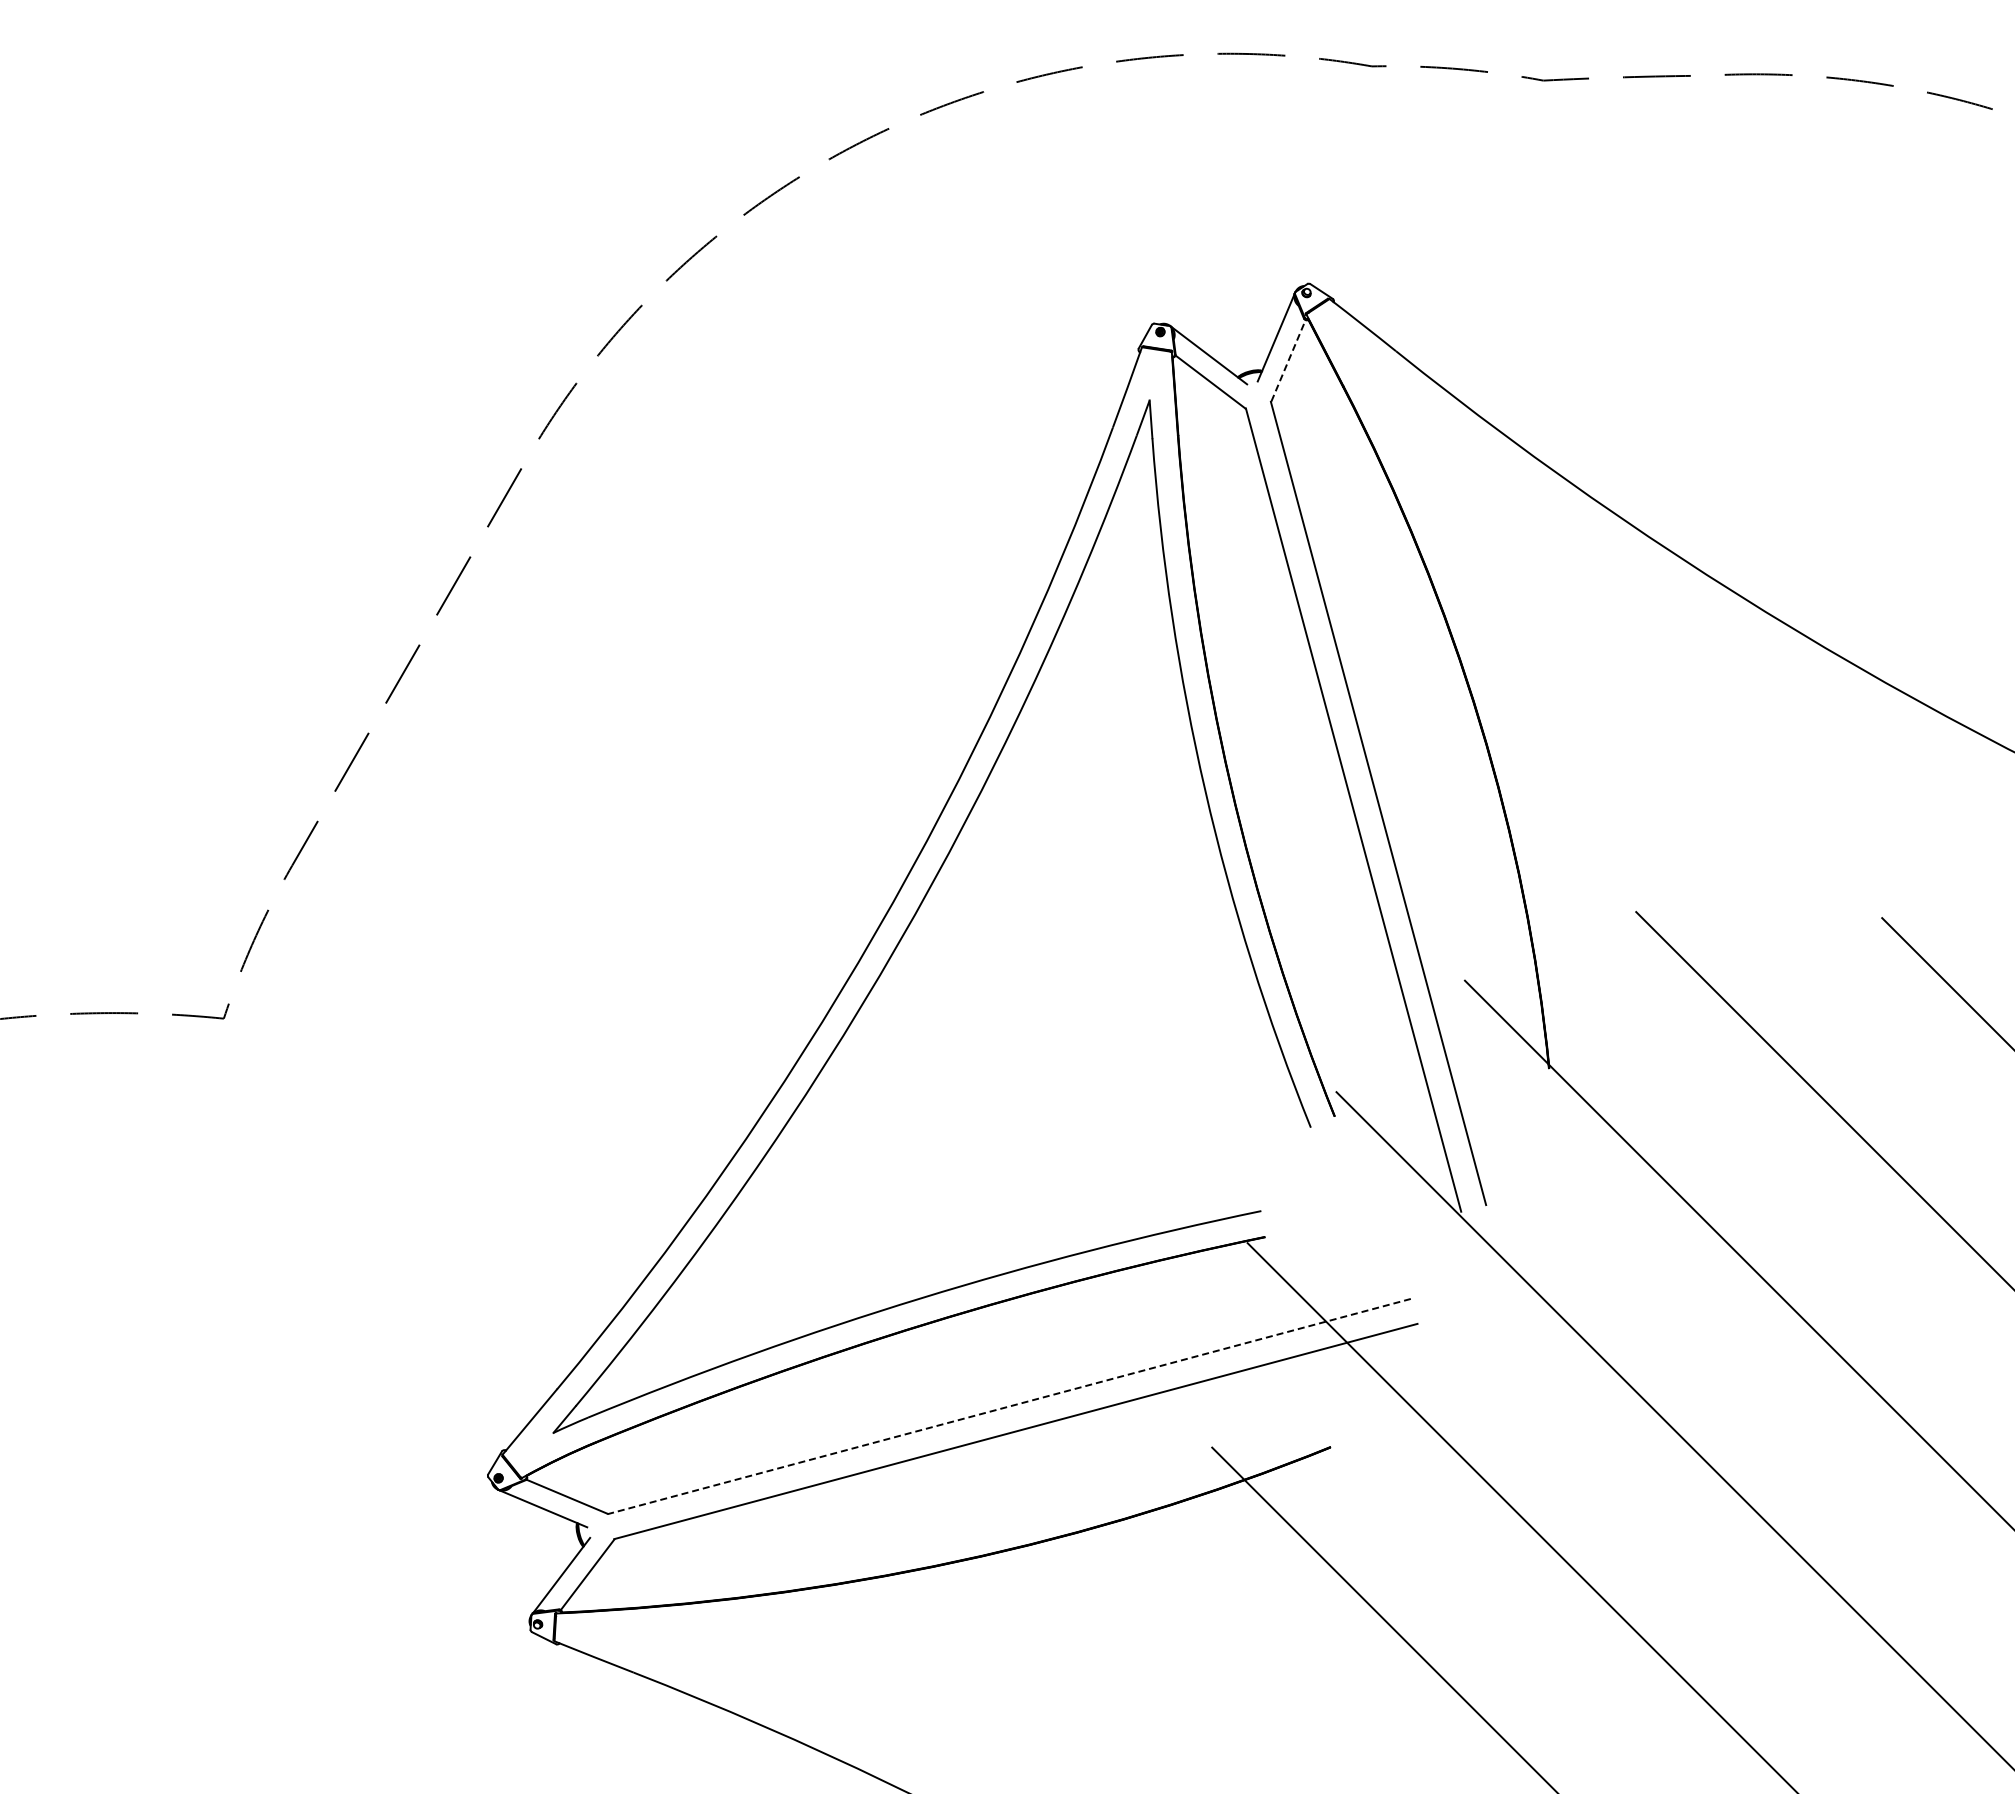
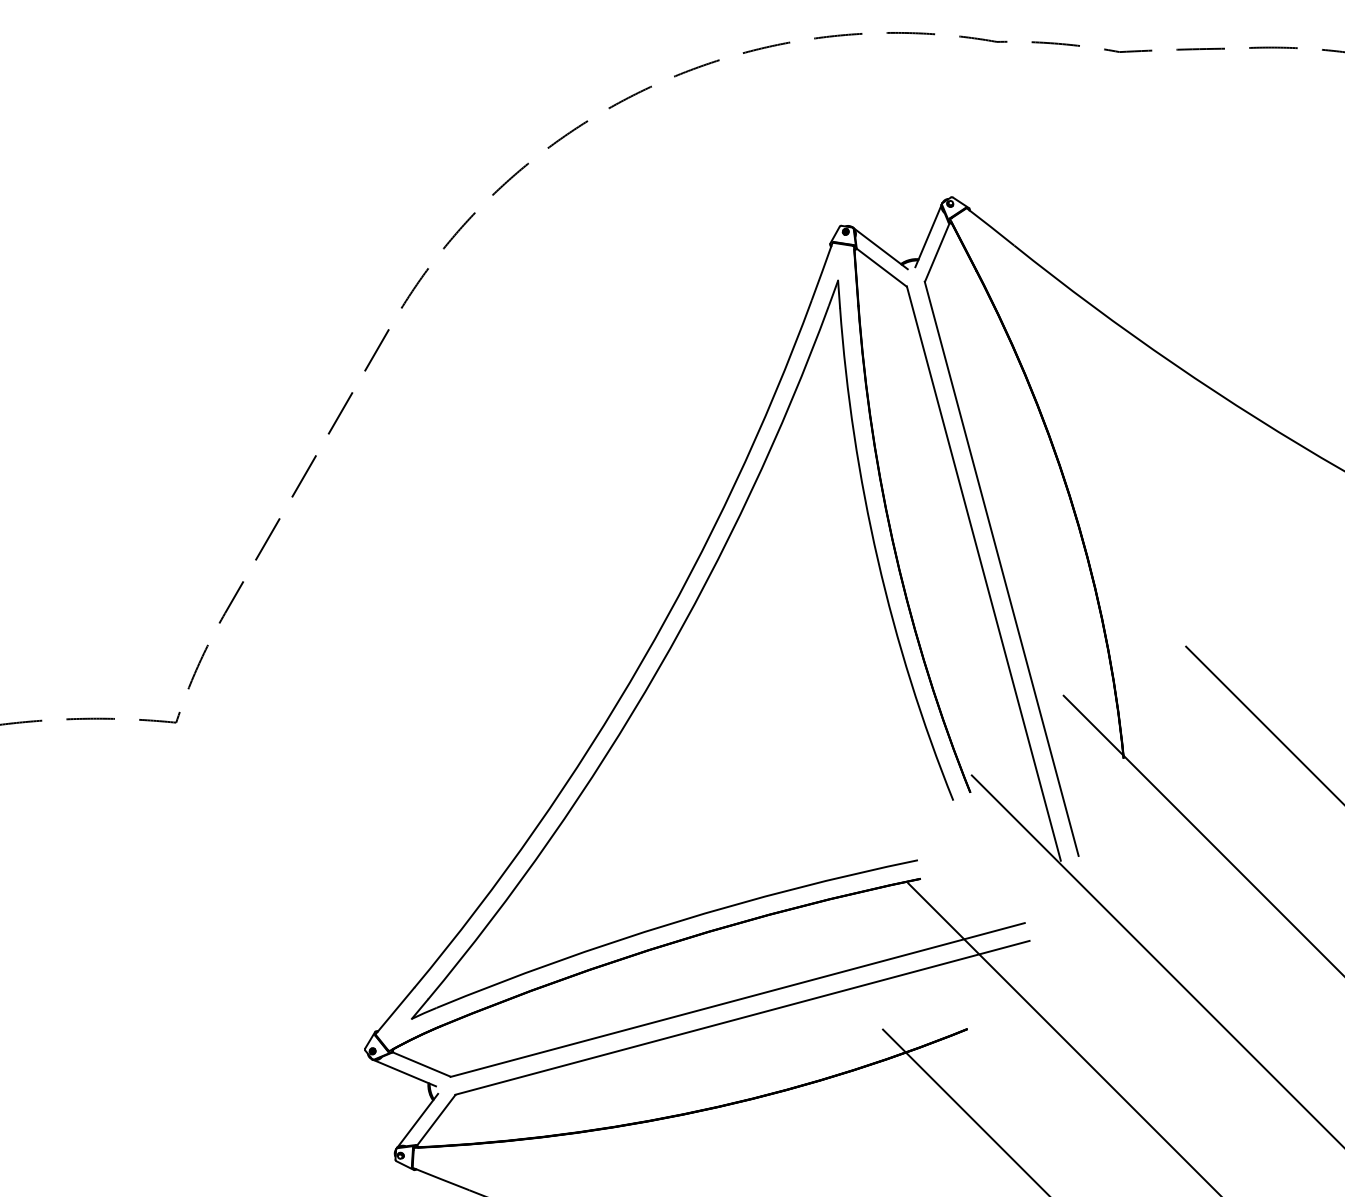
line: (1288, 360) -> (937, 252), dashed -> solid
line: (1009, 1406) -> (737, 999), dashed -> solid

